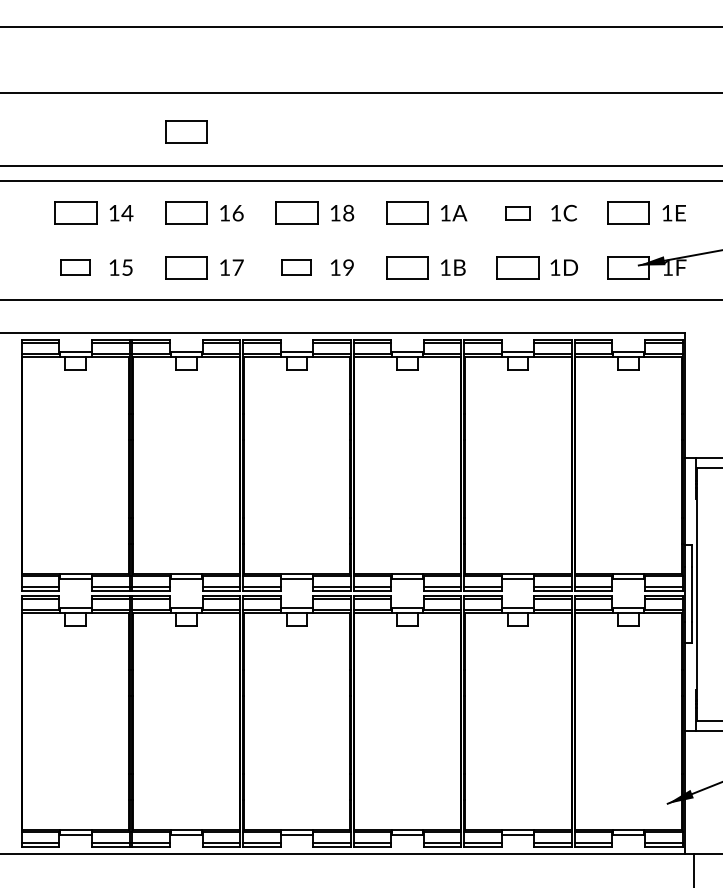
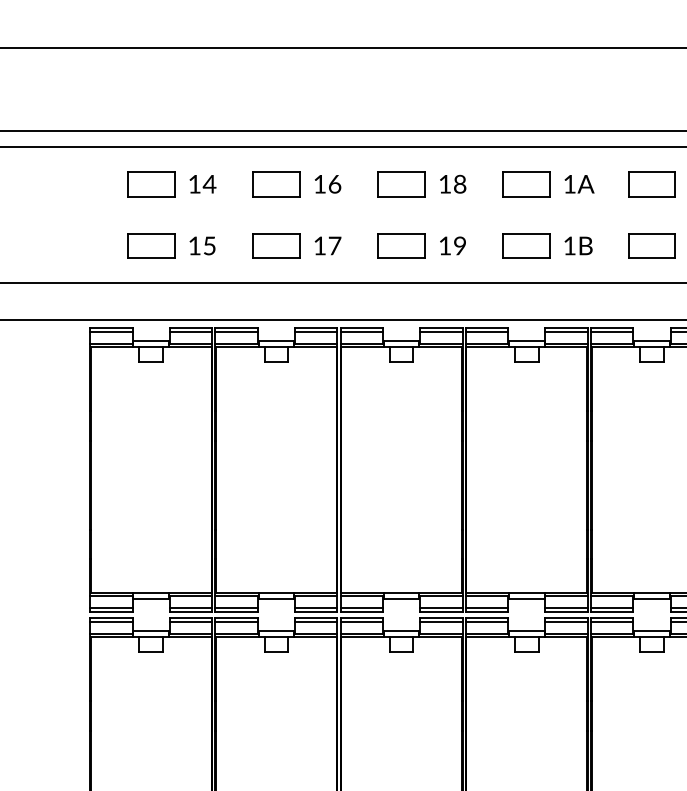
part: (186, 131) -> (276, 91), removed
part: (517, 212) -> (651, 183), size x1.67
part: (75, 267) -> (150, 245), size x1.43
part: (296, 267) -> (401, 245), size x1.43

